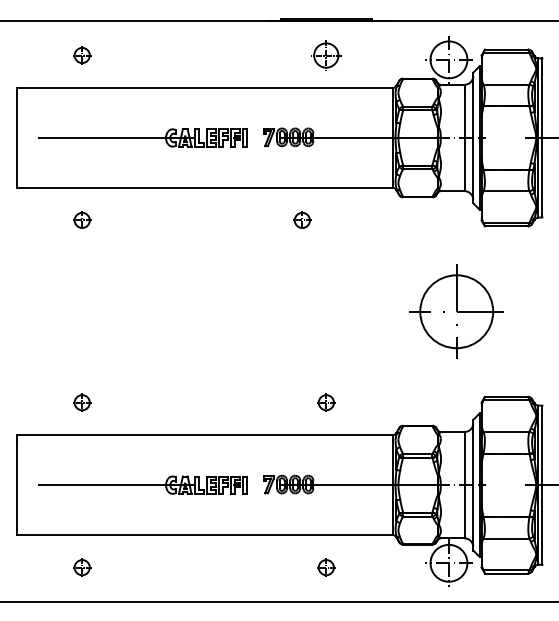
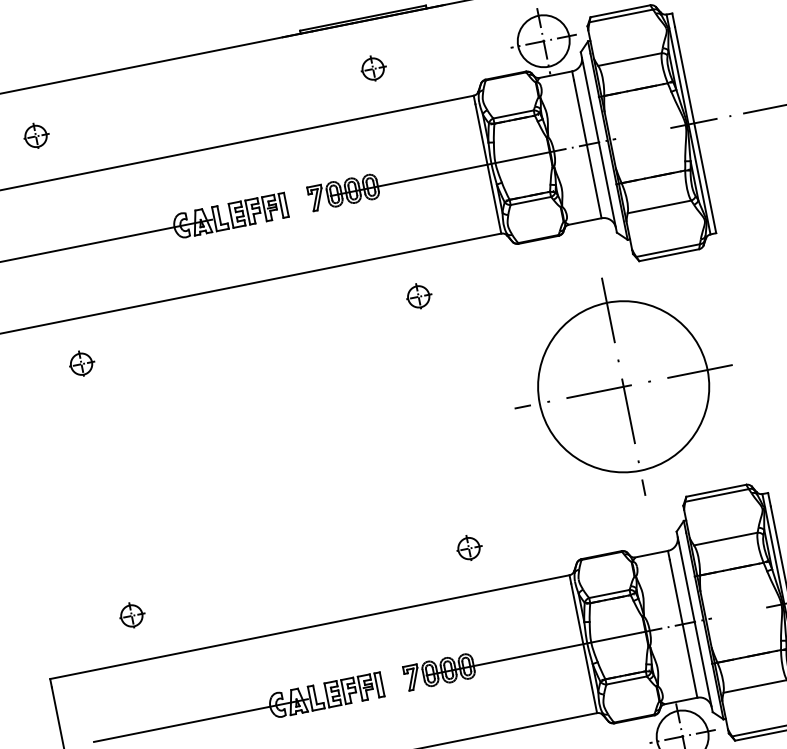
part: (326, 55) -> (373, 69), size x0.62
part: (302, 219) -> (418, 295), moved
part: (456, 311) -> (623, 386), size x1.67

